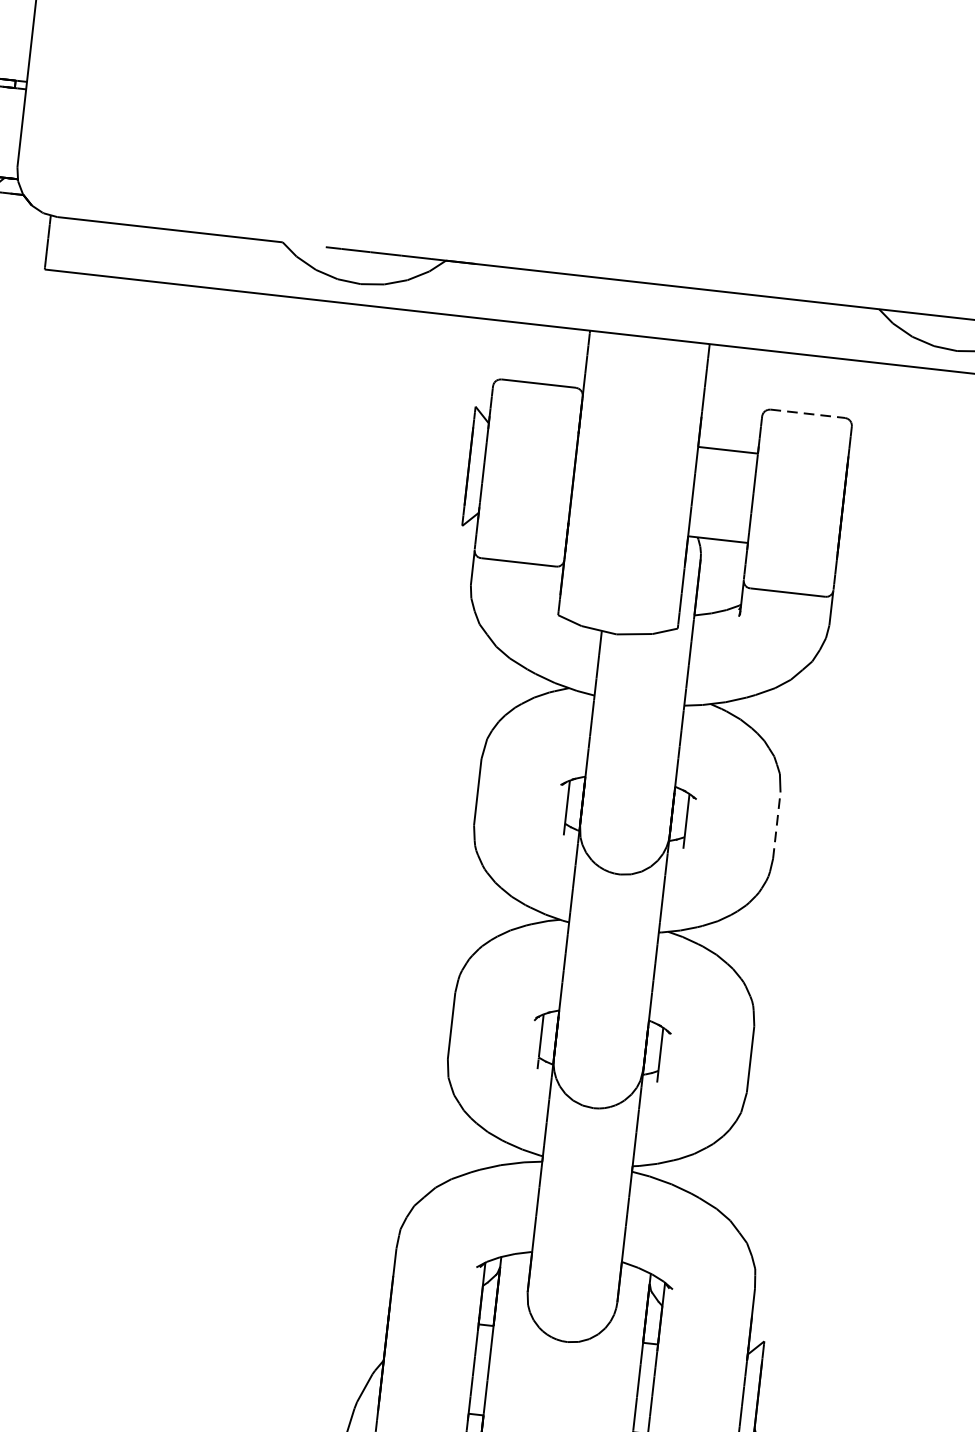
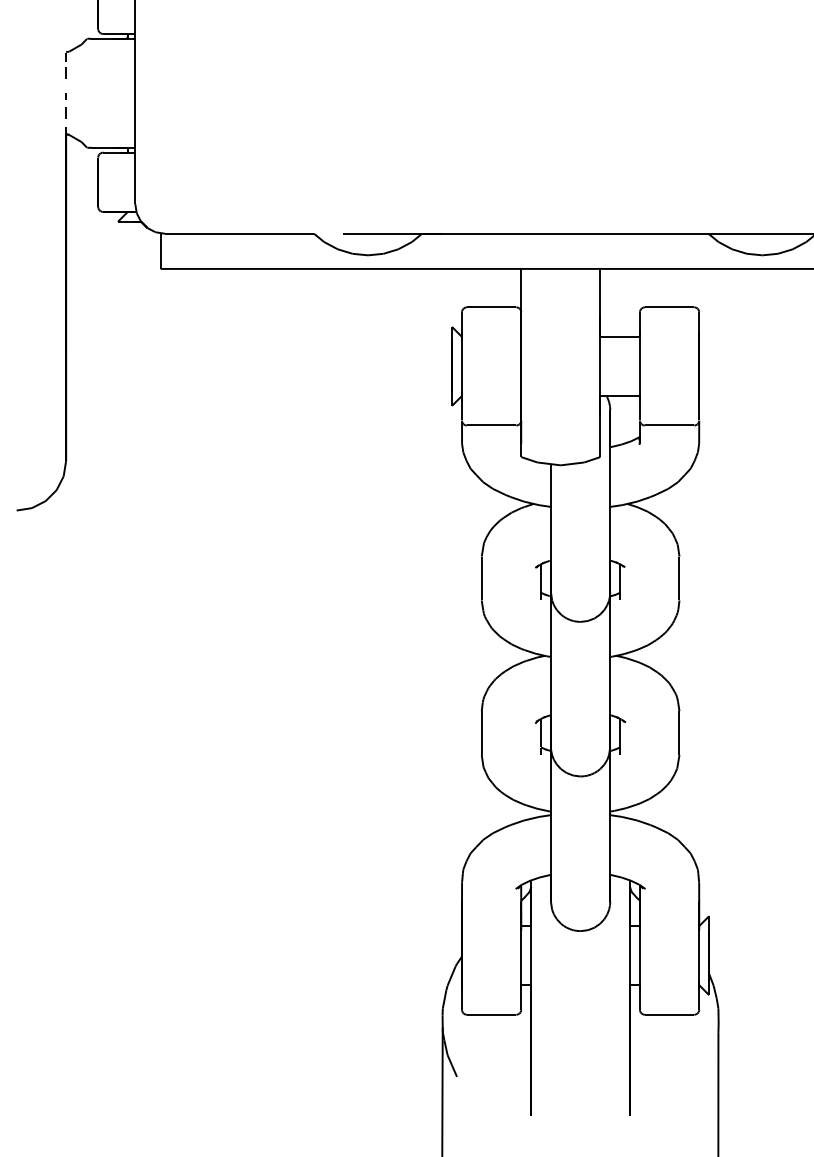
line: (807, 414) -> (669, 307), dashed -> solid
line: (776, 825) -> (679, 578), dashed -> solid

